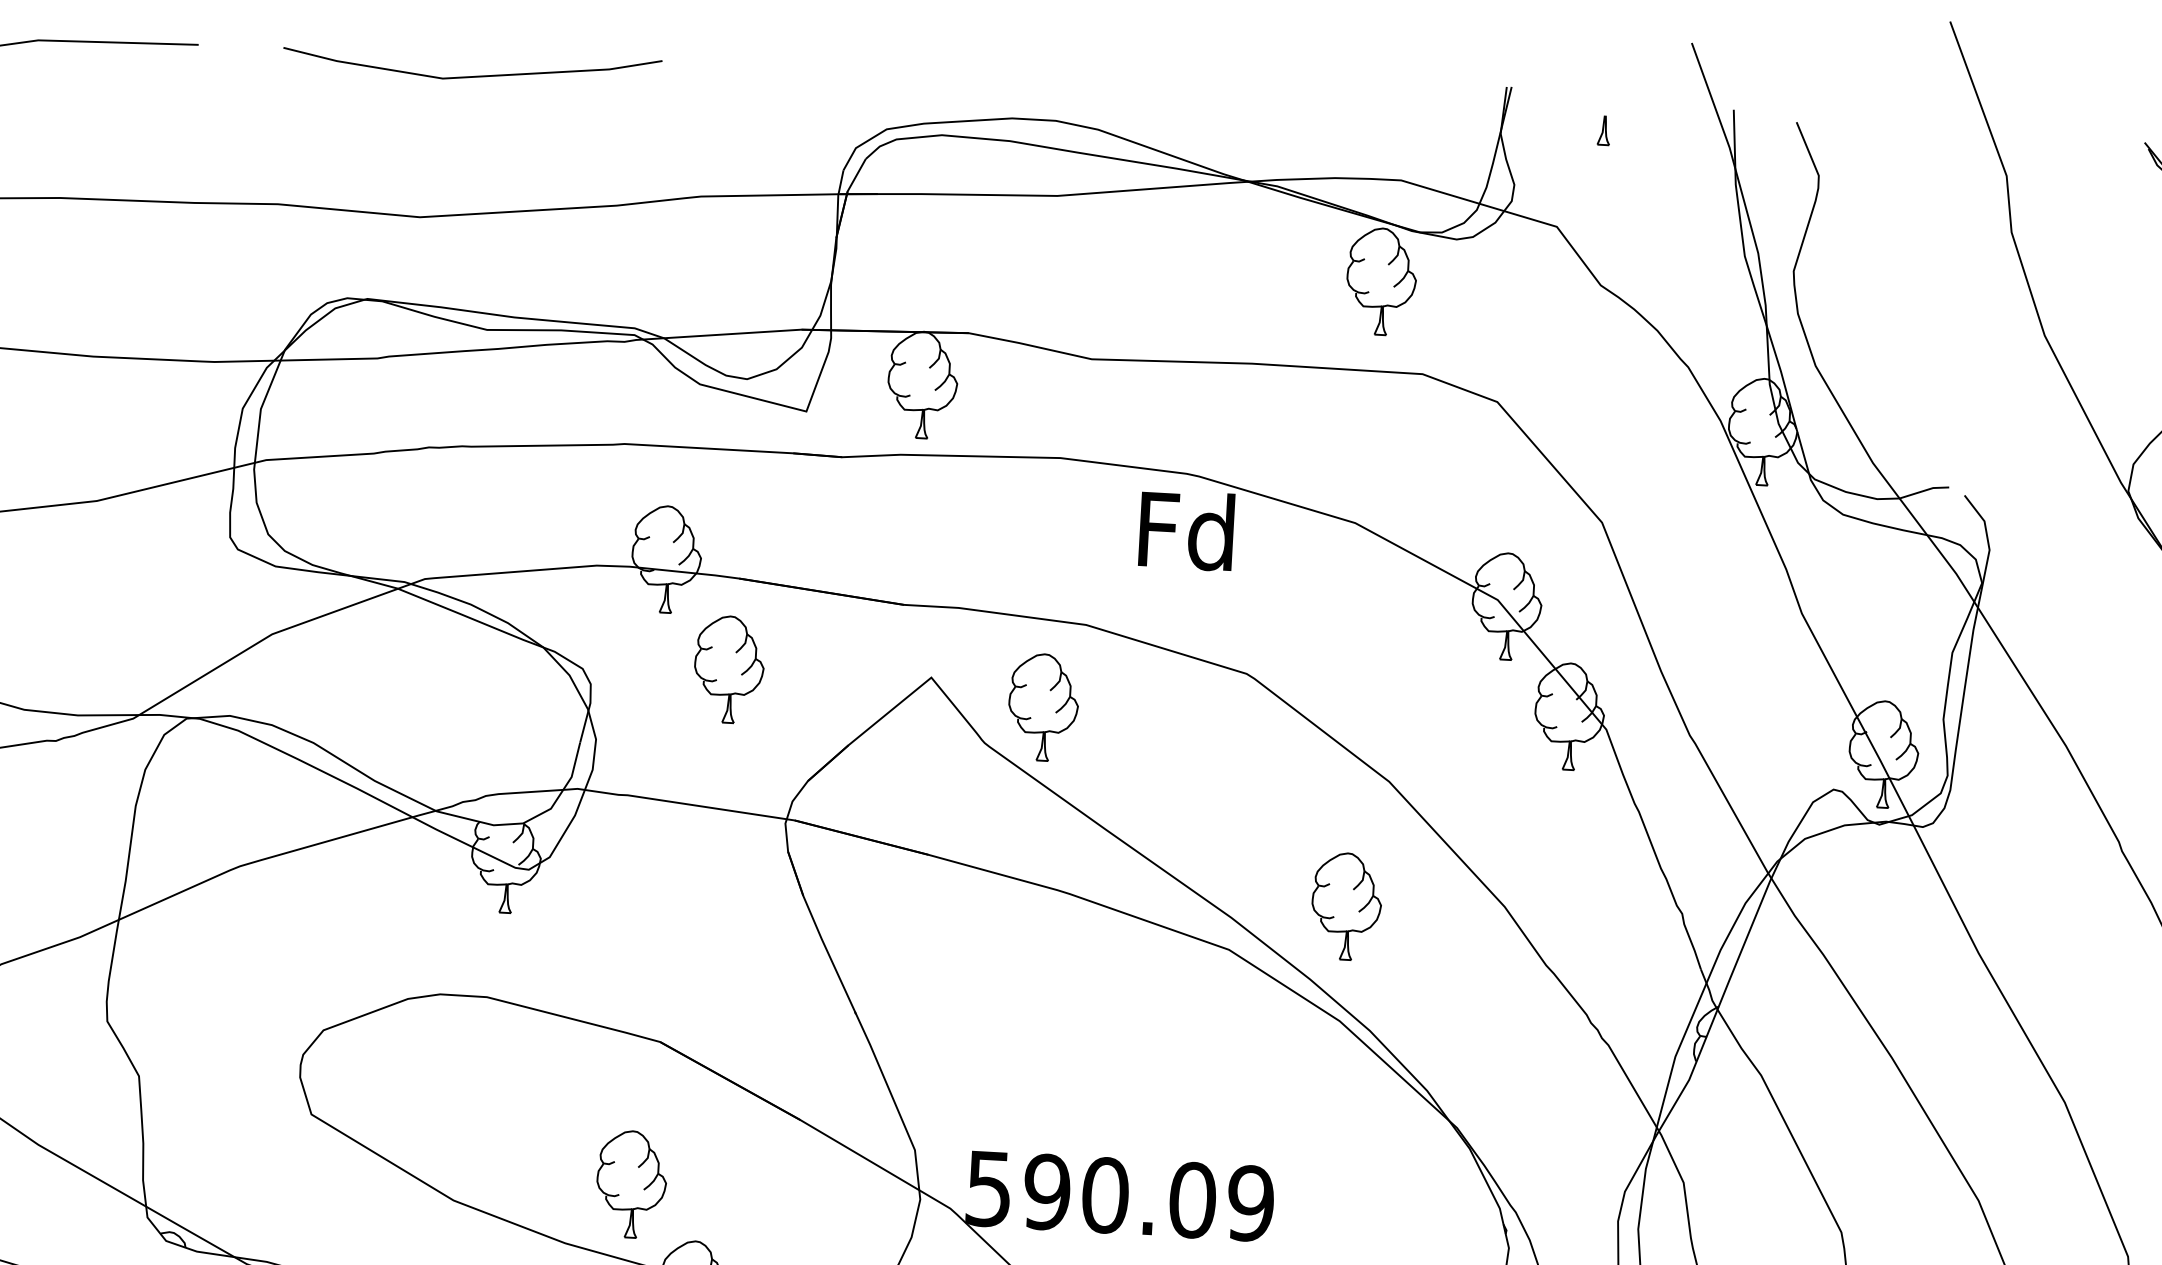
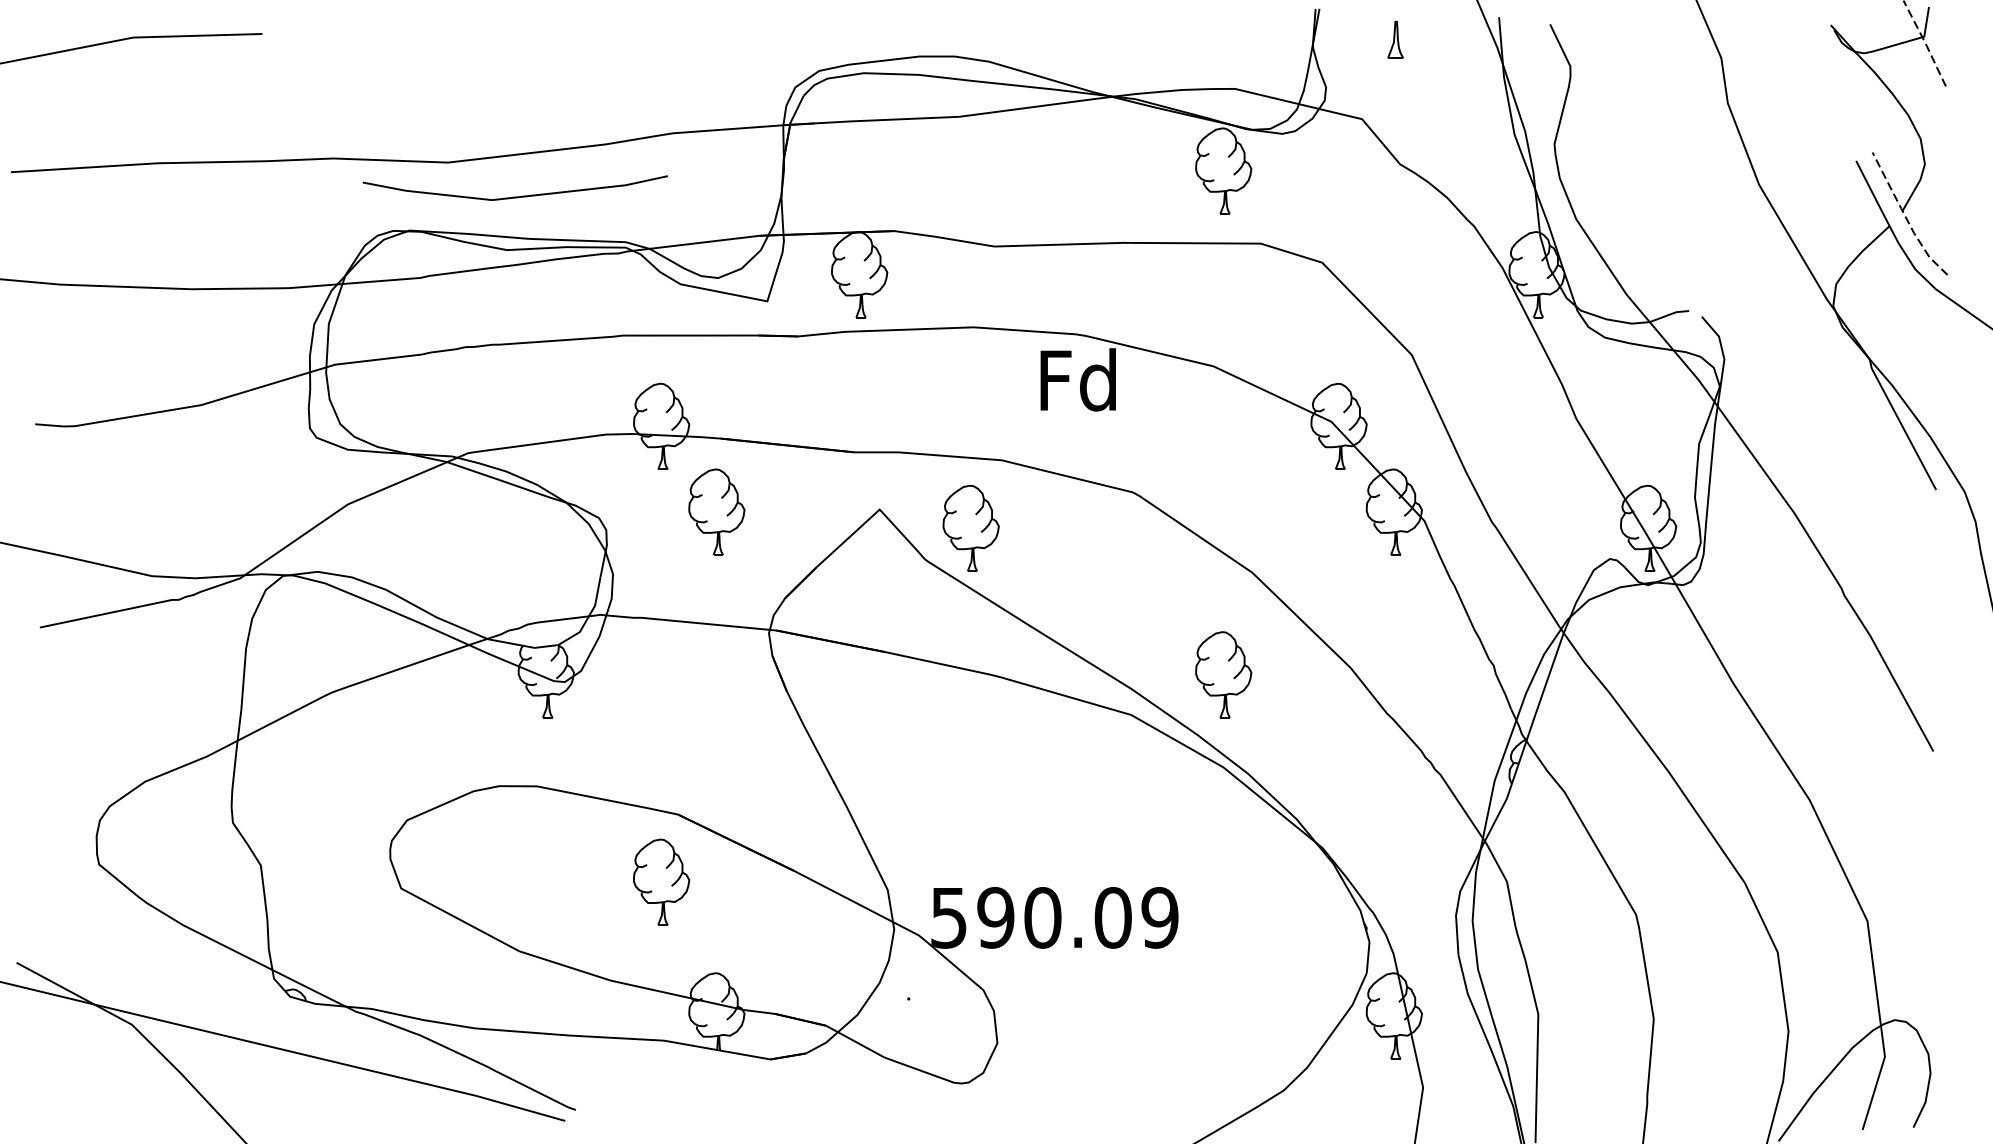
line: (470, 75) -> (514, 196), moved
part: (1603, 130) -> (1395, 39), size x1.6
part: (631, 1183) -> (661, 881), moved

